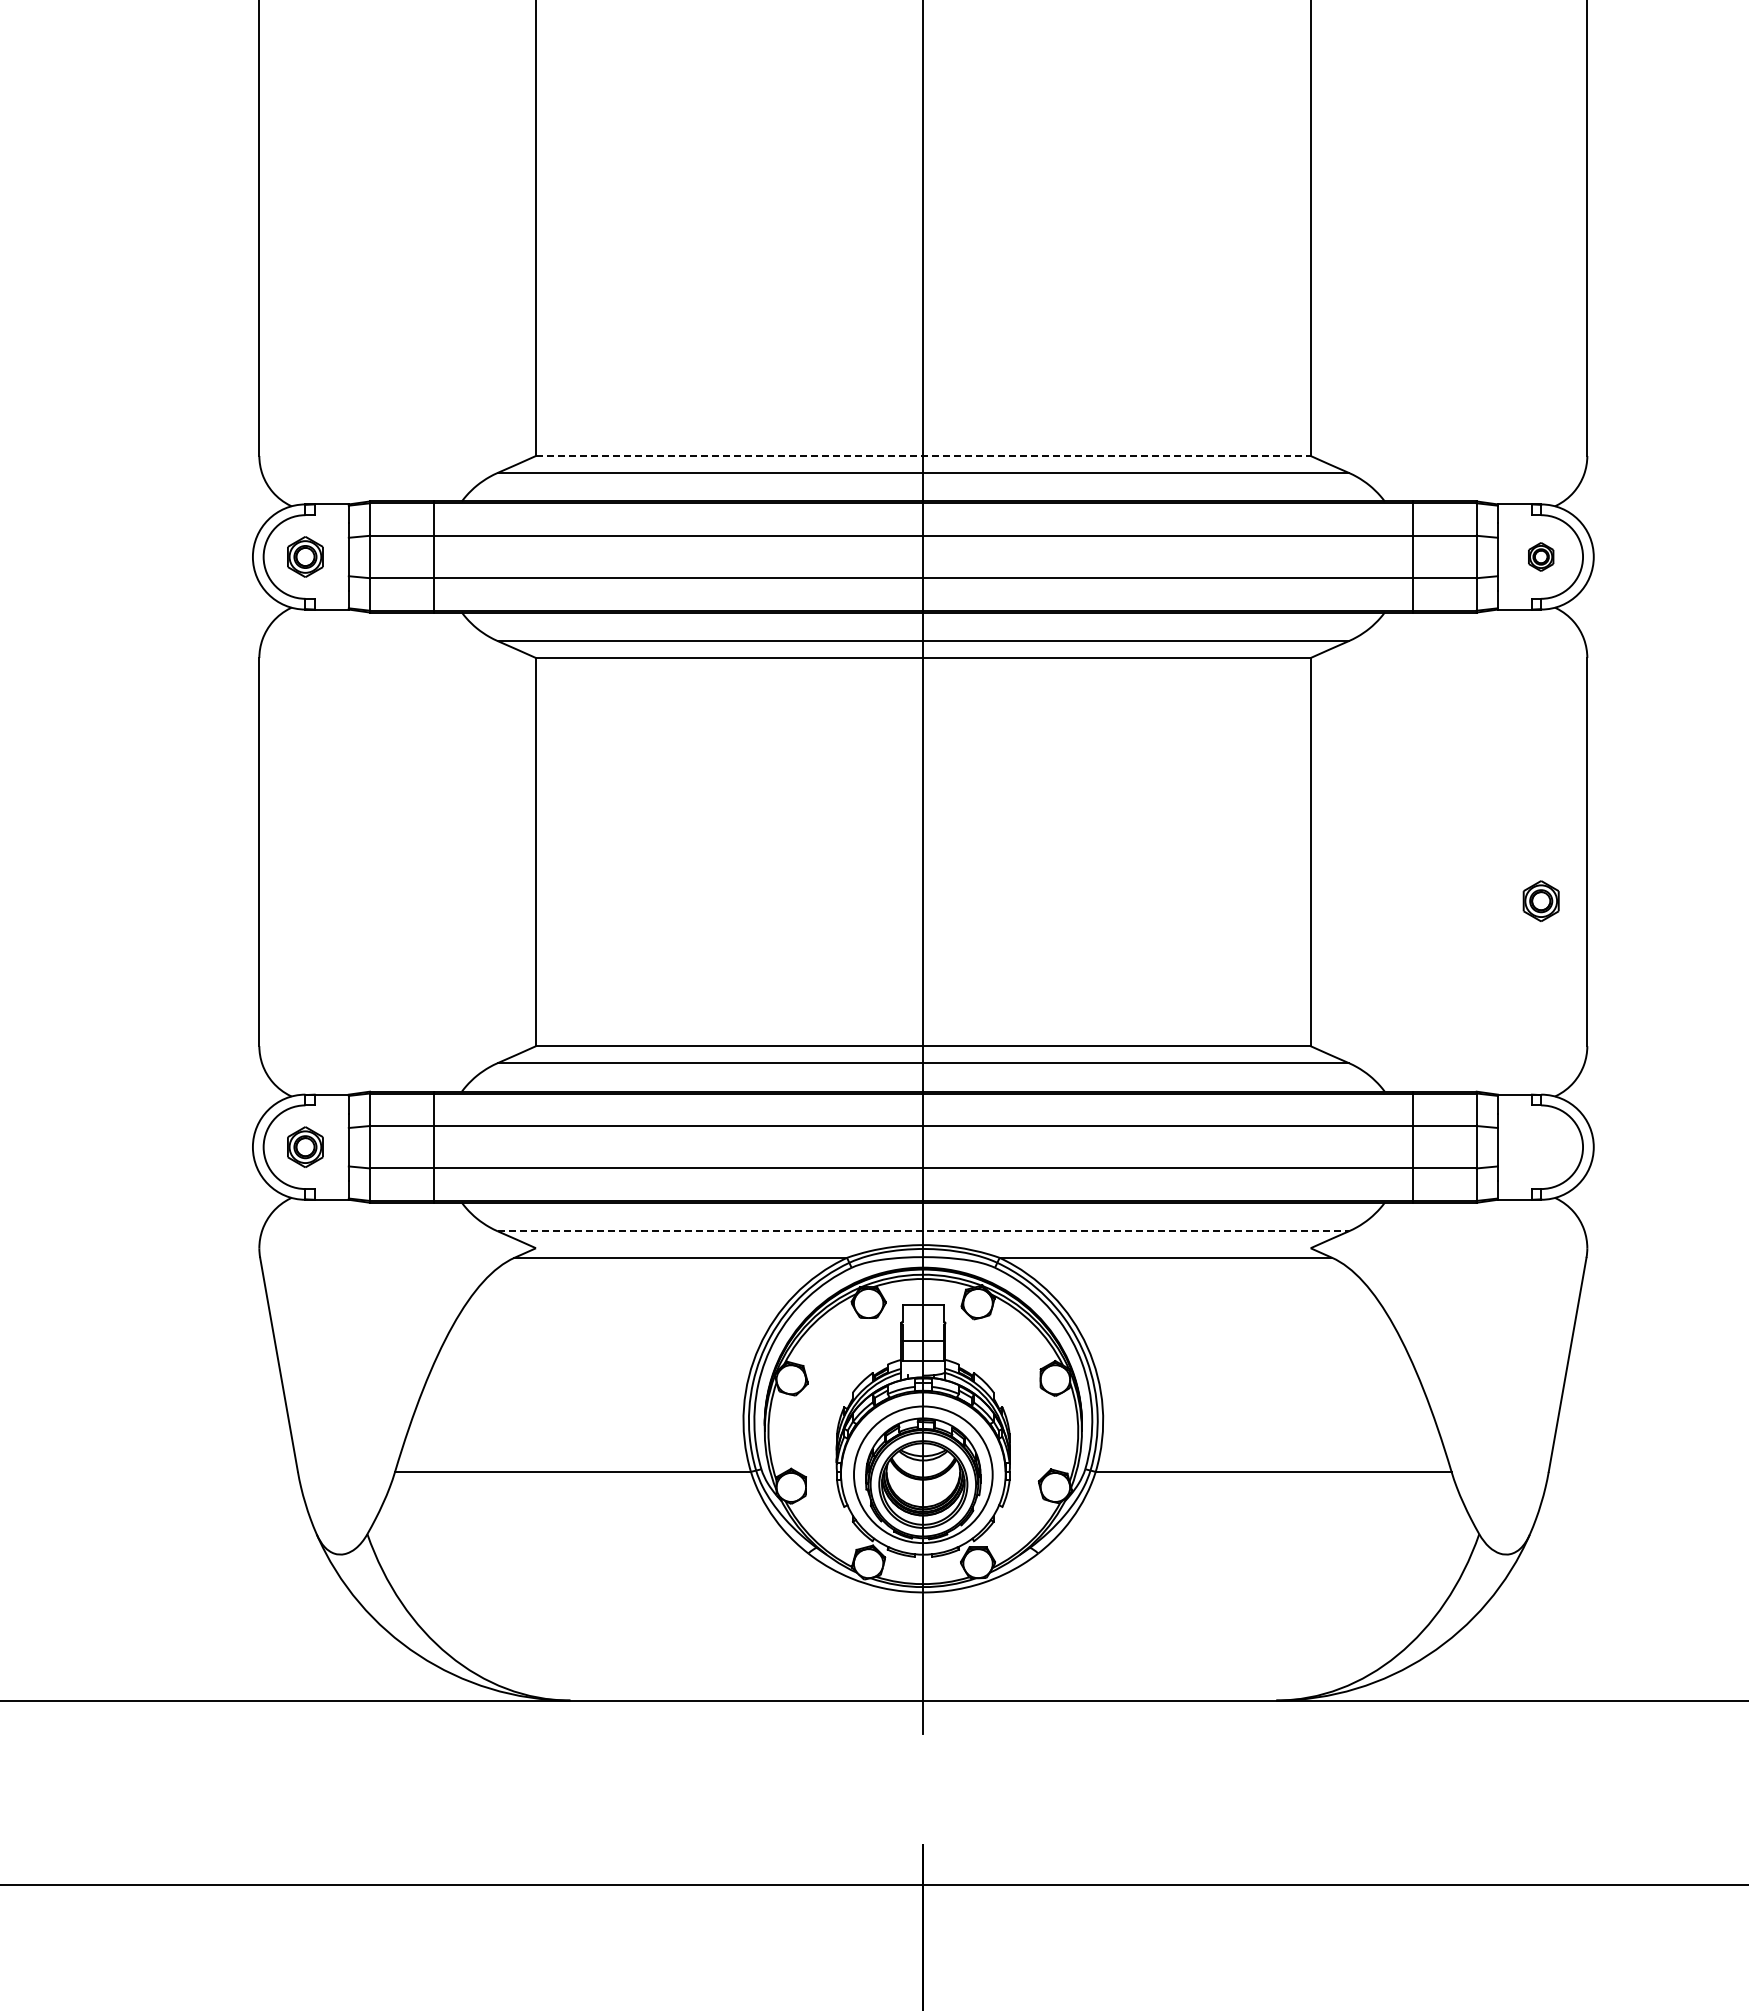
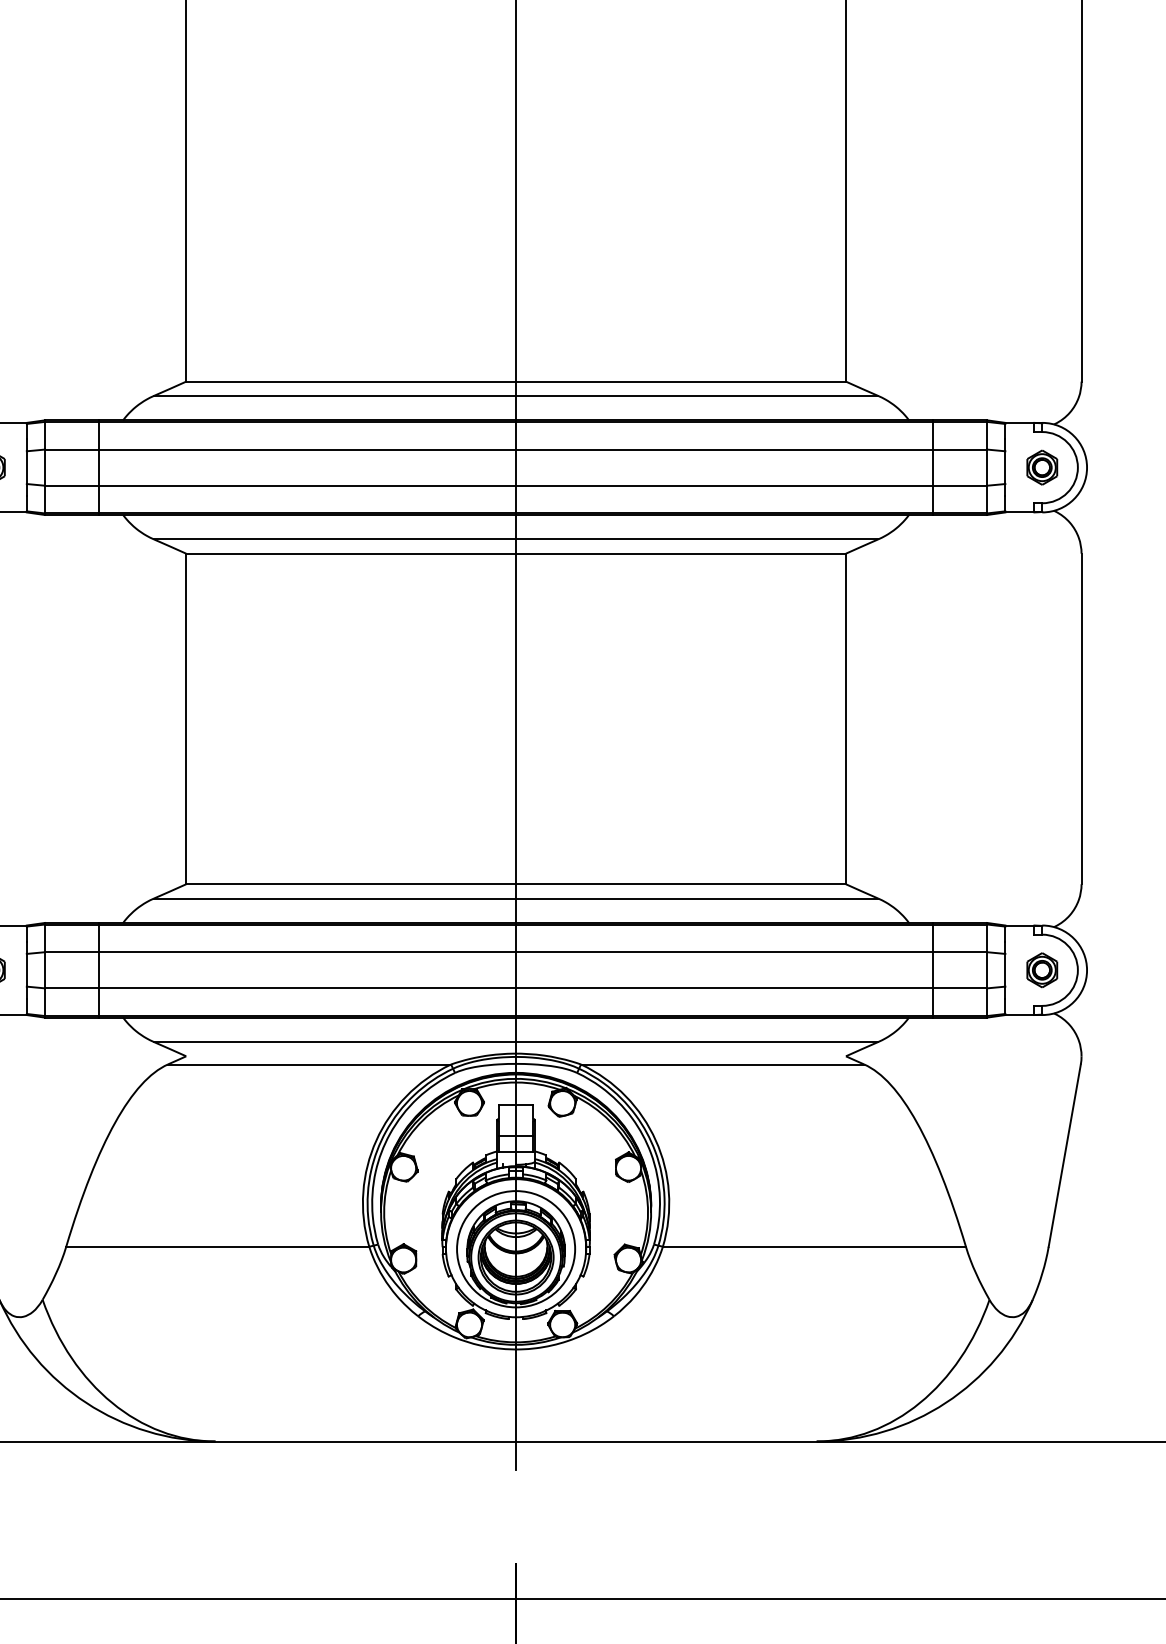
line: (923, 455) -> (516, 381), dashed -> solid
part: (1540, 556) -> (1041, 467), size x1.43
part: (1540, 900) -> (1041, 969), moved
line: (923, 1231) -> (516, 1042), dashed -> solid

